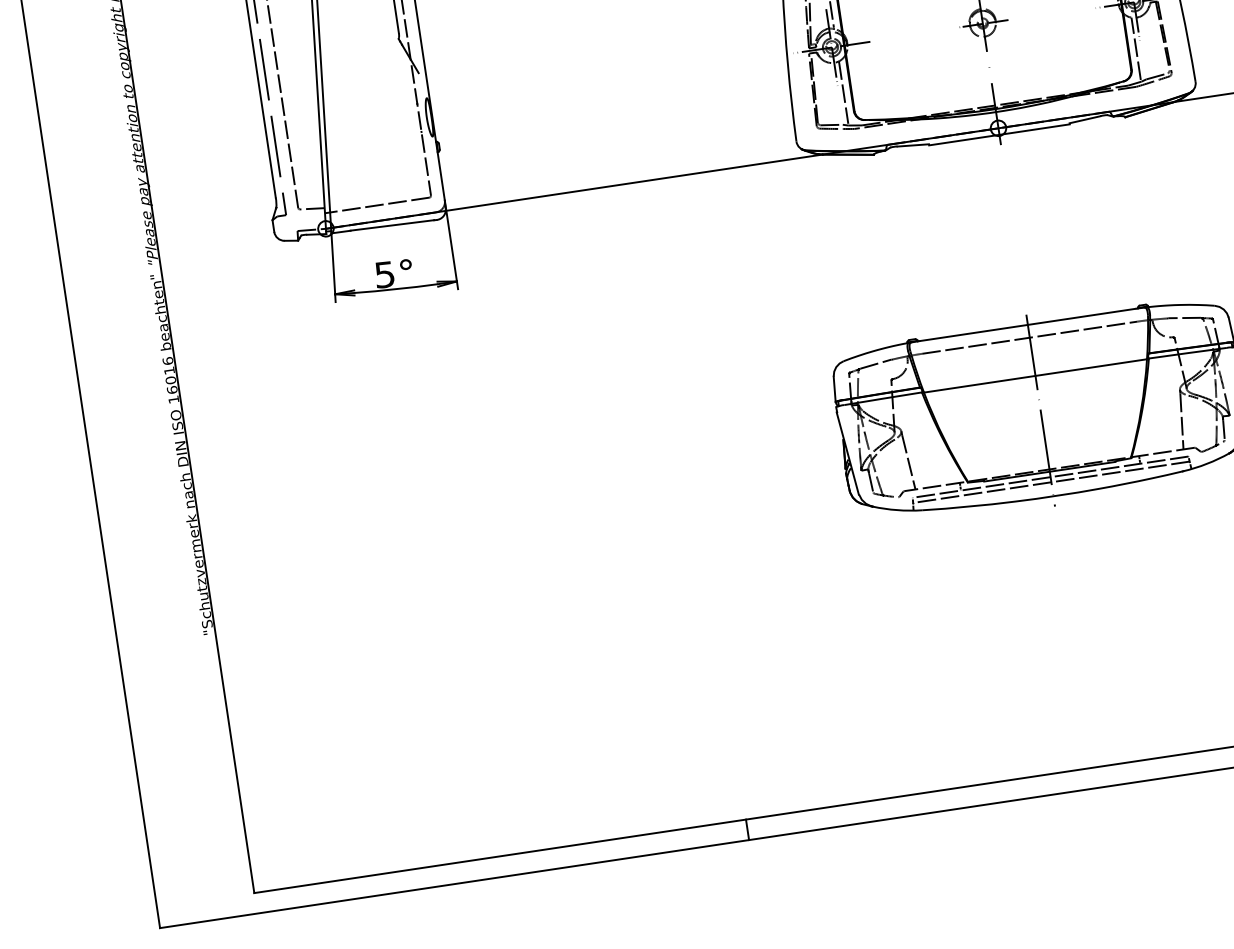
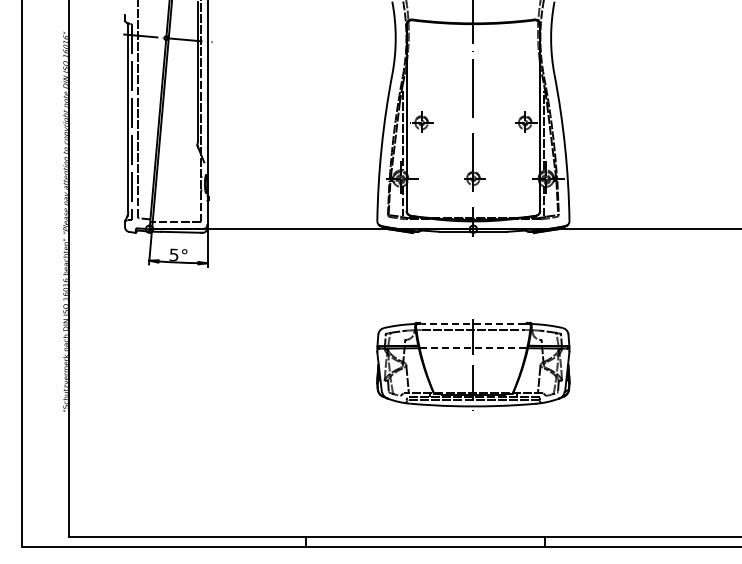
line: (1027, 324) -> (473, 323), solid -> dashed
line: (1035, 376) -> (473, 348), solid -> dashed

